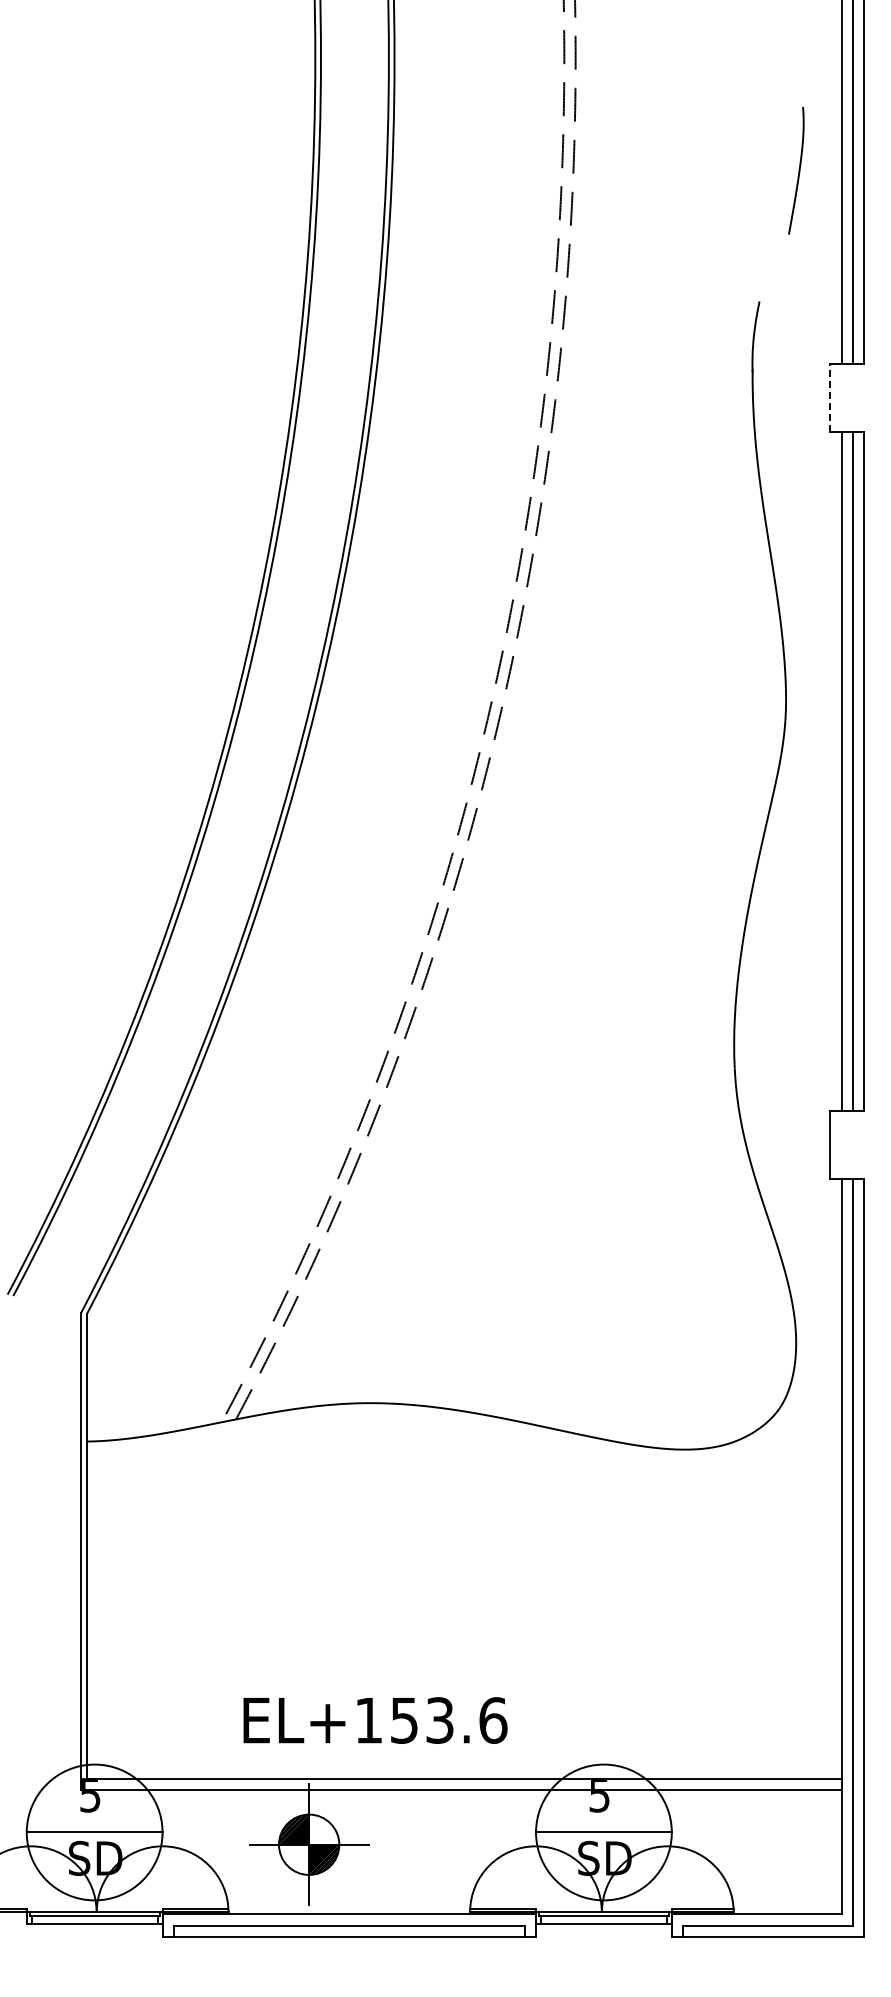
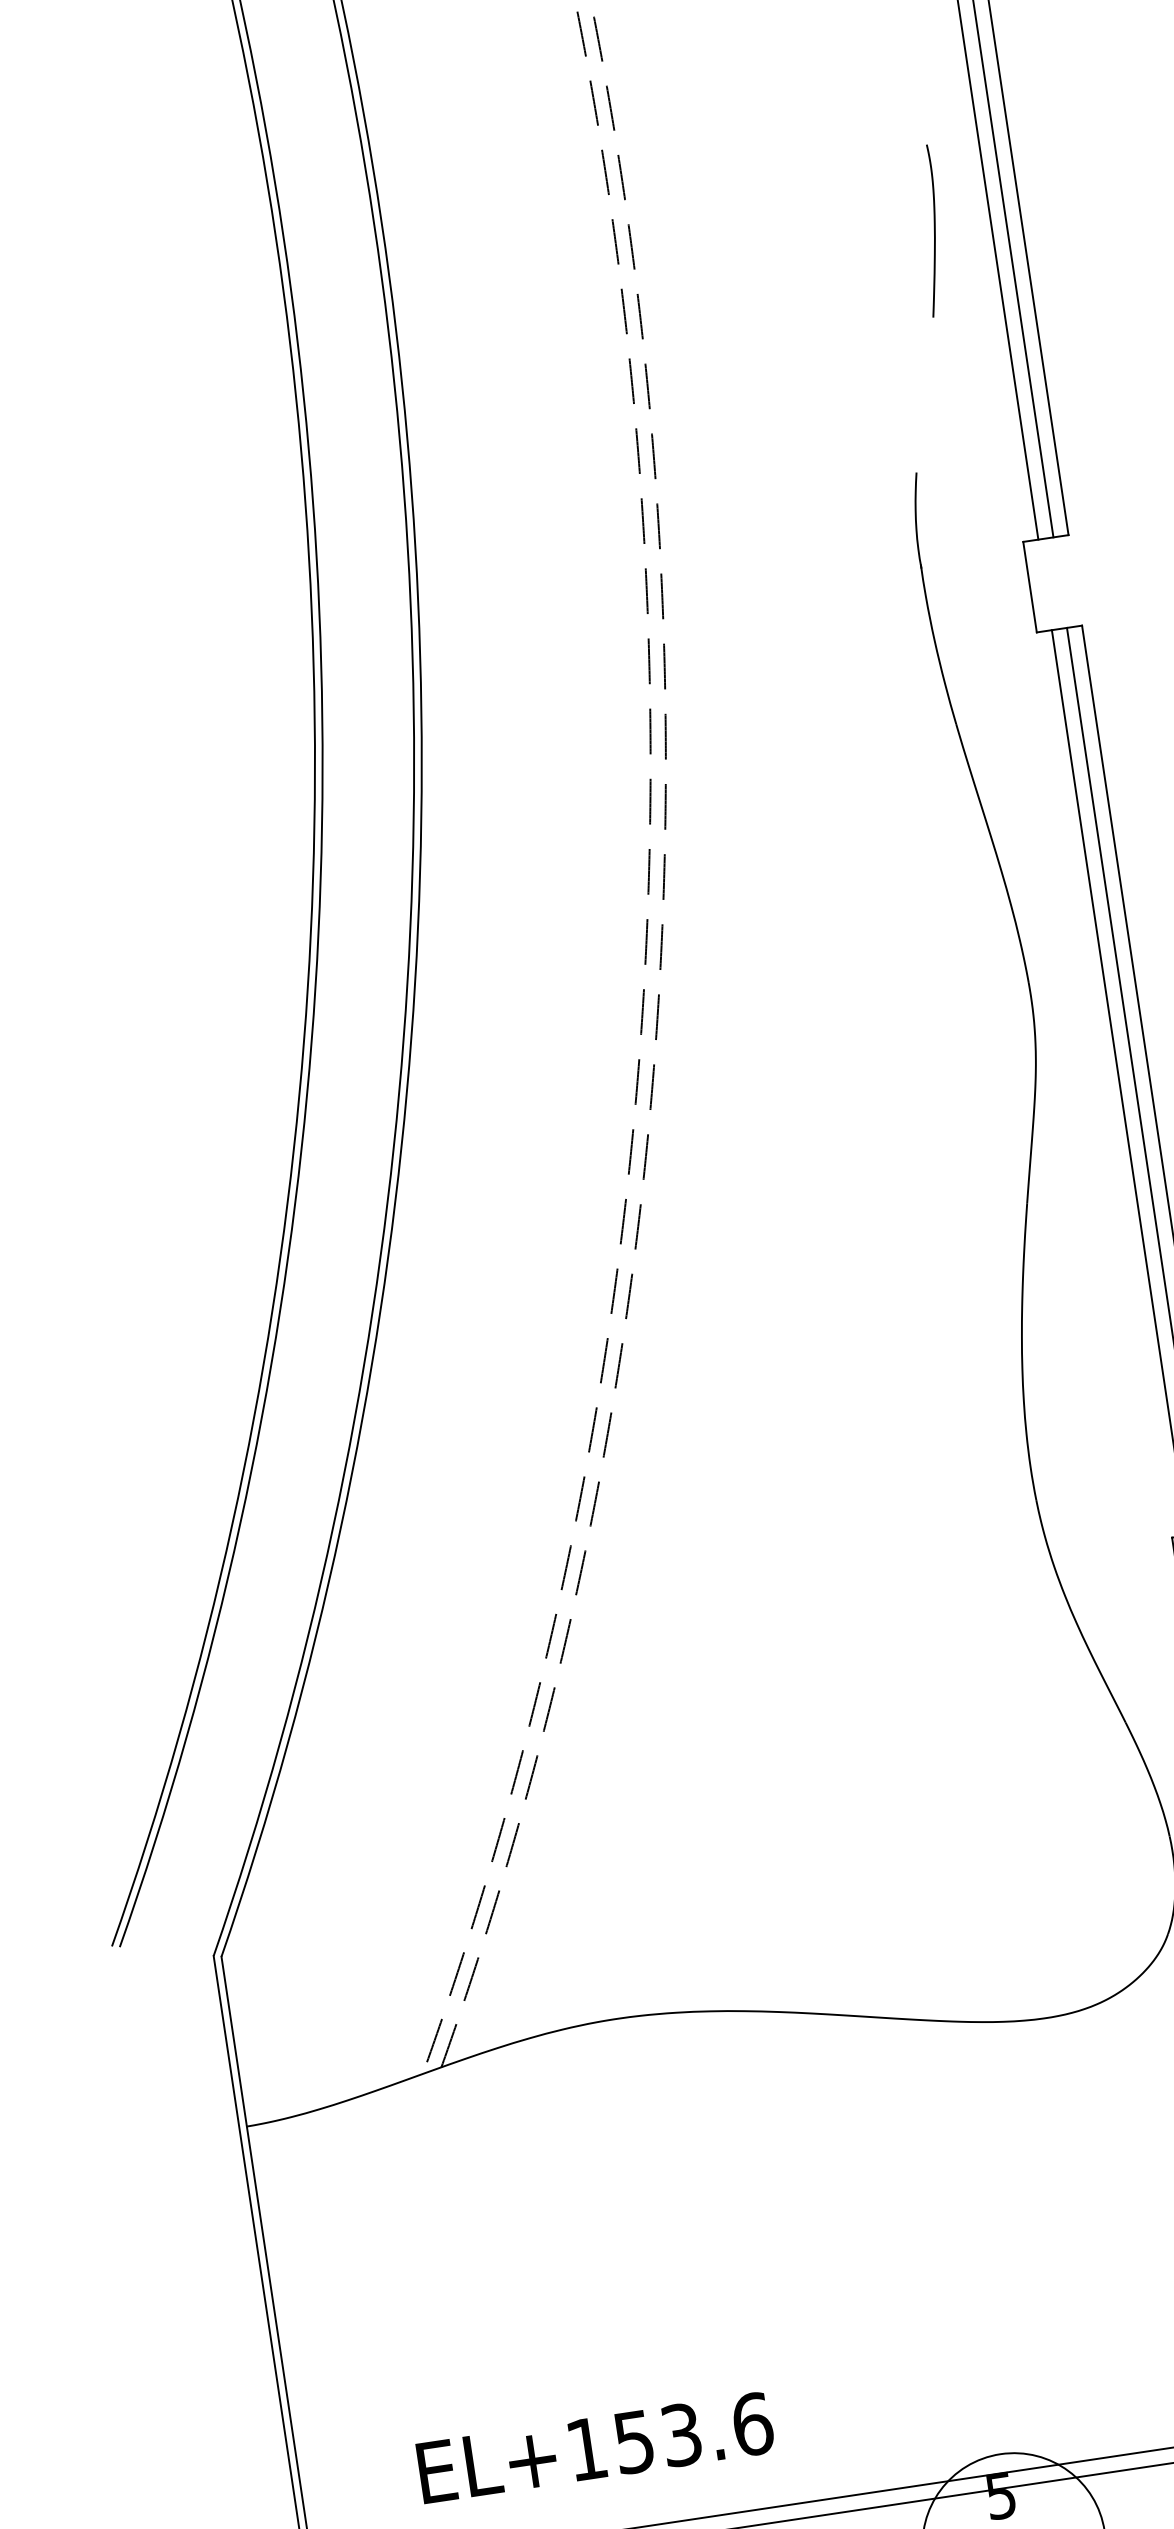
curve: (798, 170) -> (933, 230), moved
line: (830, 397) -> (1030, 586), dashed -> solid
text: (375, 1720) -> (595, 2447), moved

